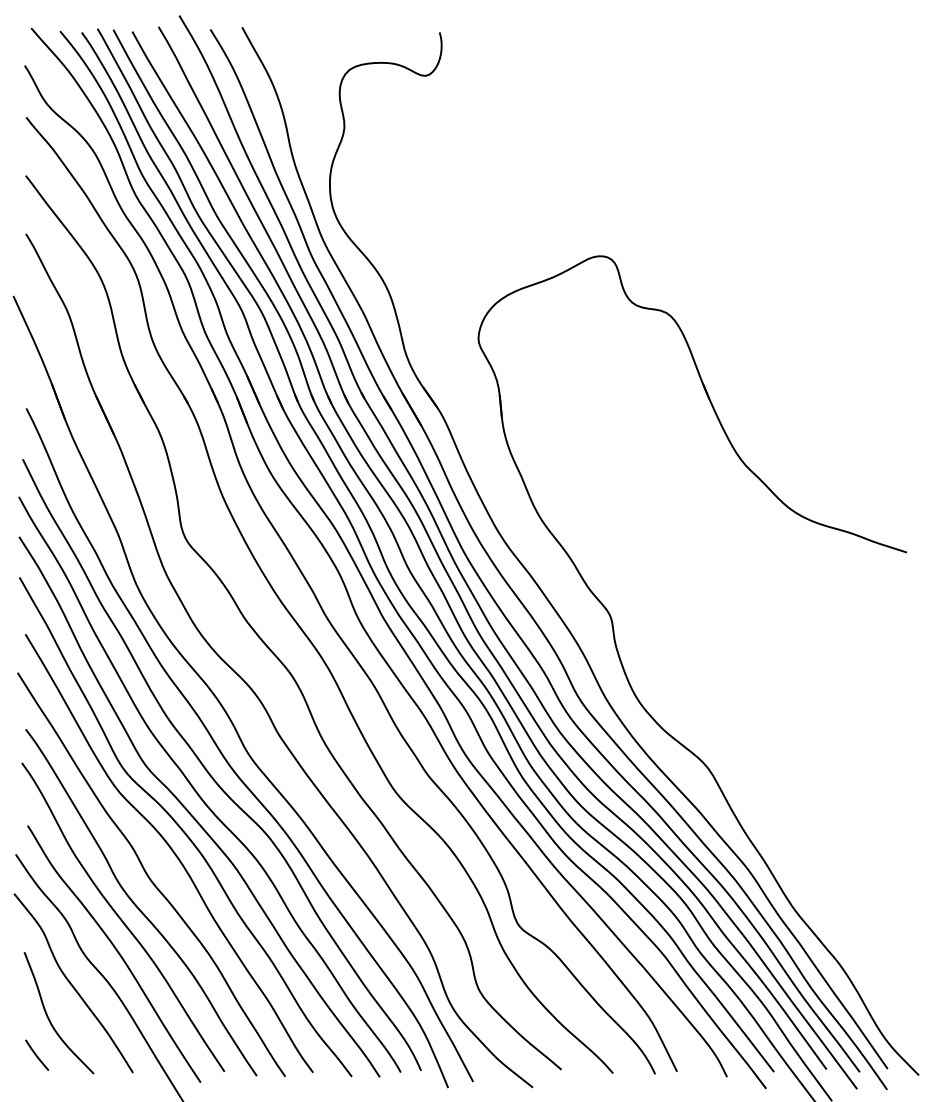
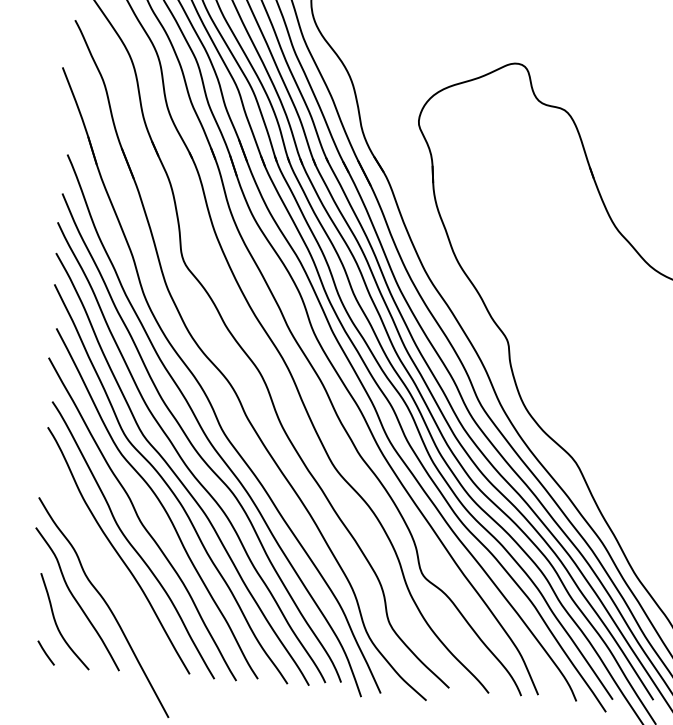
curve: (116, 951) -> (112, 576), removed

